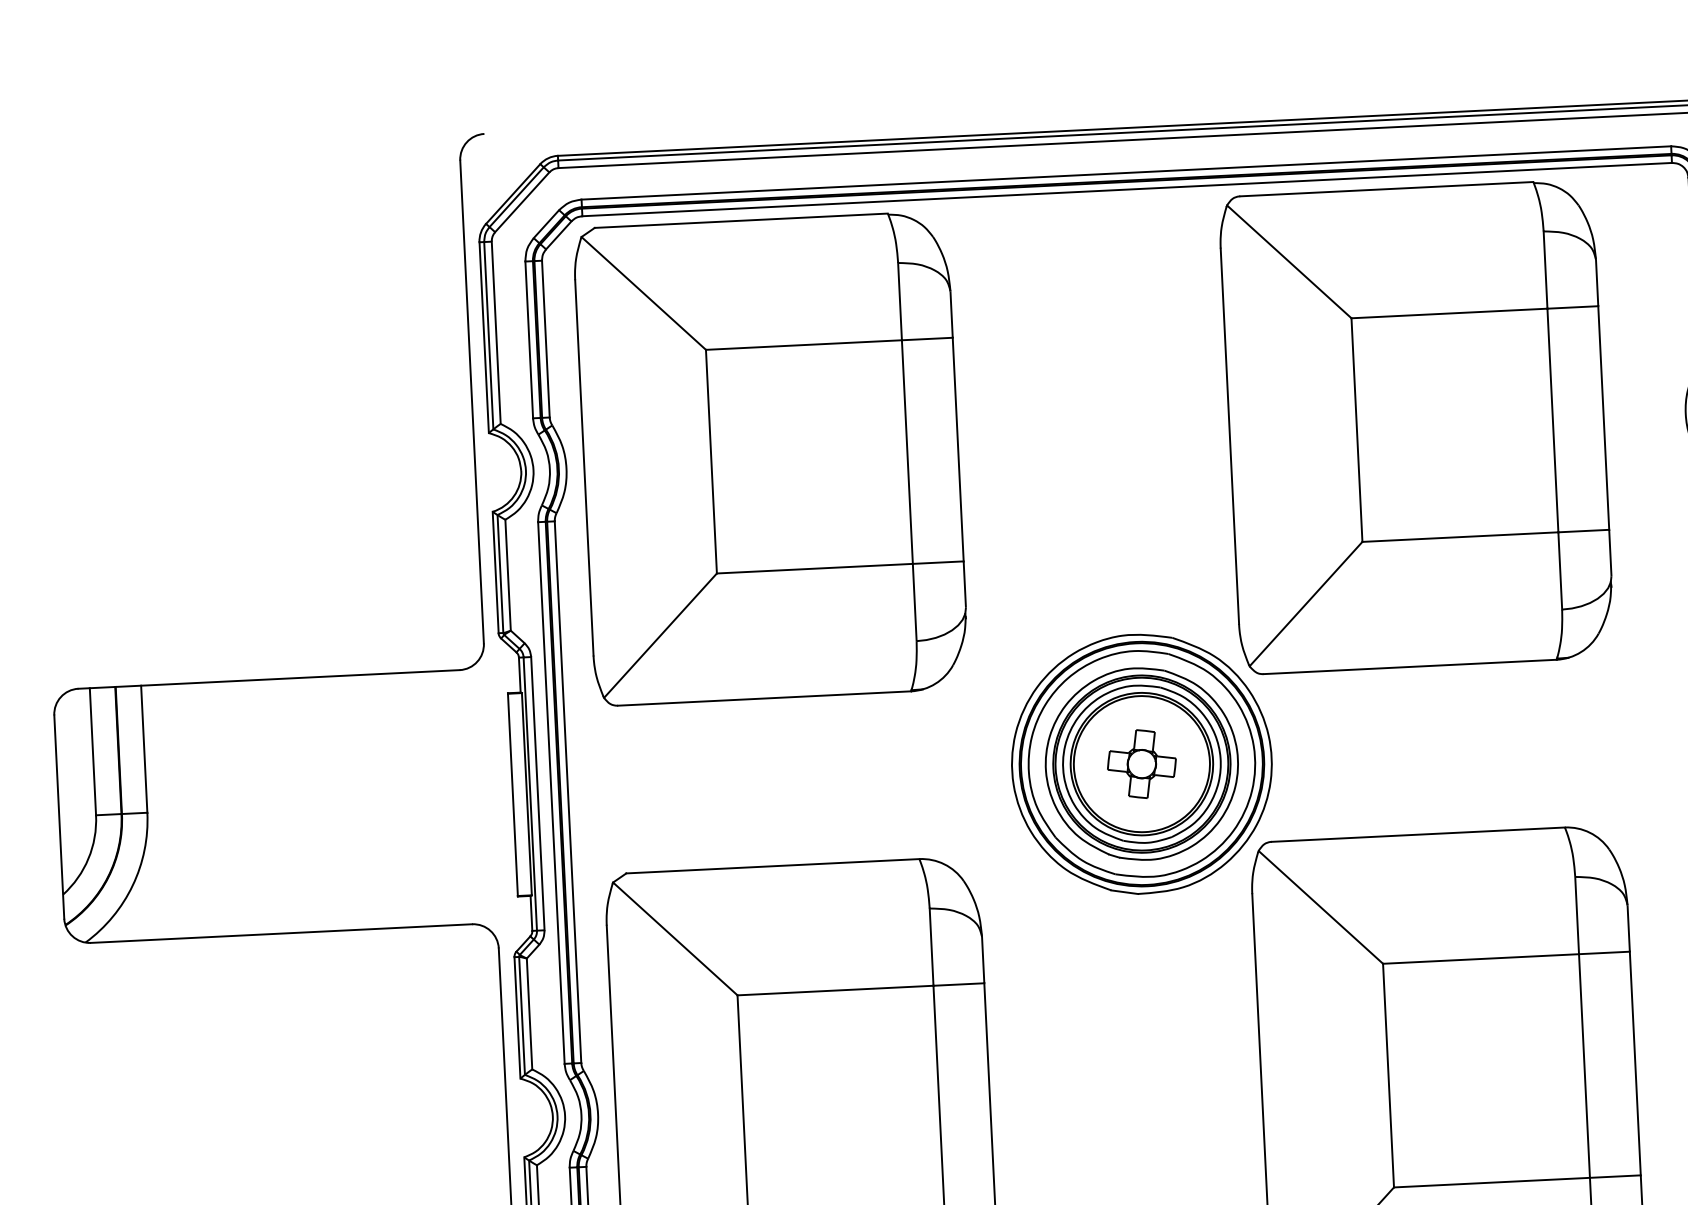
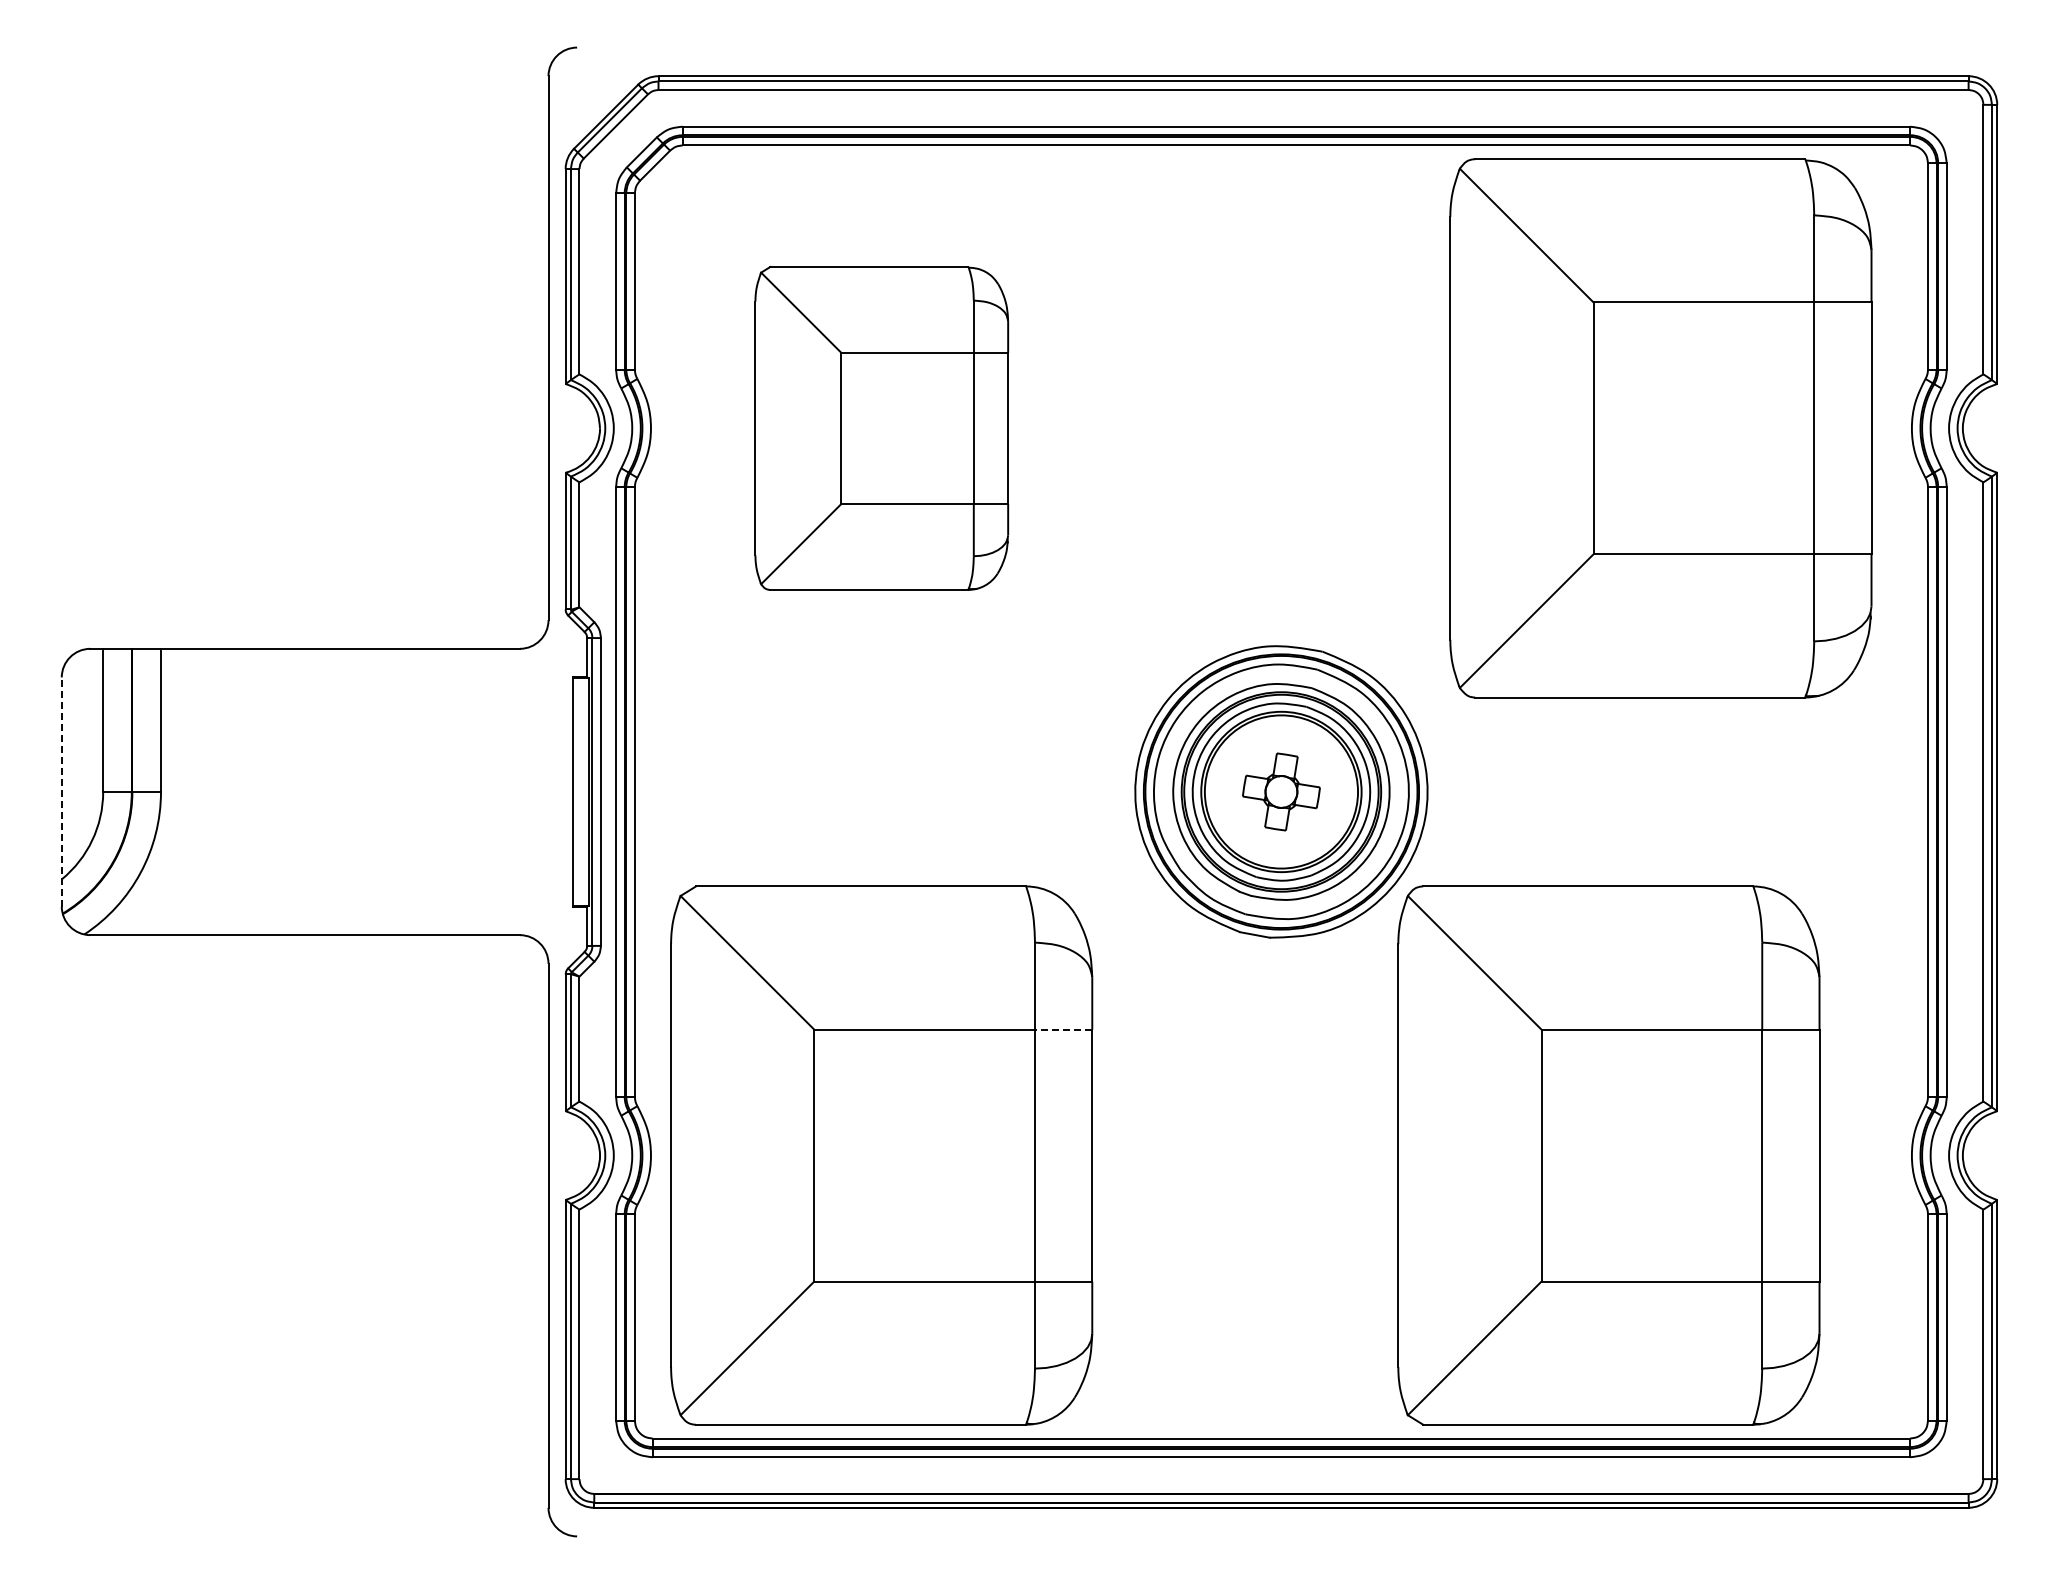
part: (1416, 427) -> (1660, 428), moved
part: (771, 458) -> (881, 428), size x0.6
line: (59, 816) -> (61, 791), solid -> dashed
line: (958, 984) -> (1063, 1029), solid -> dashed

